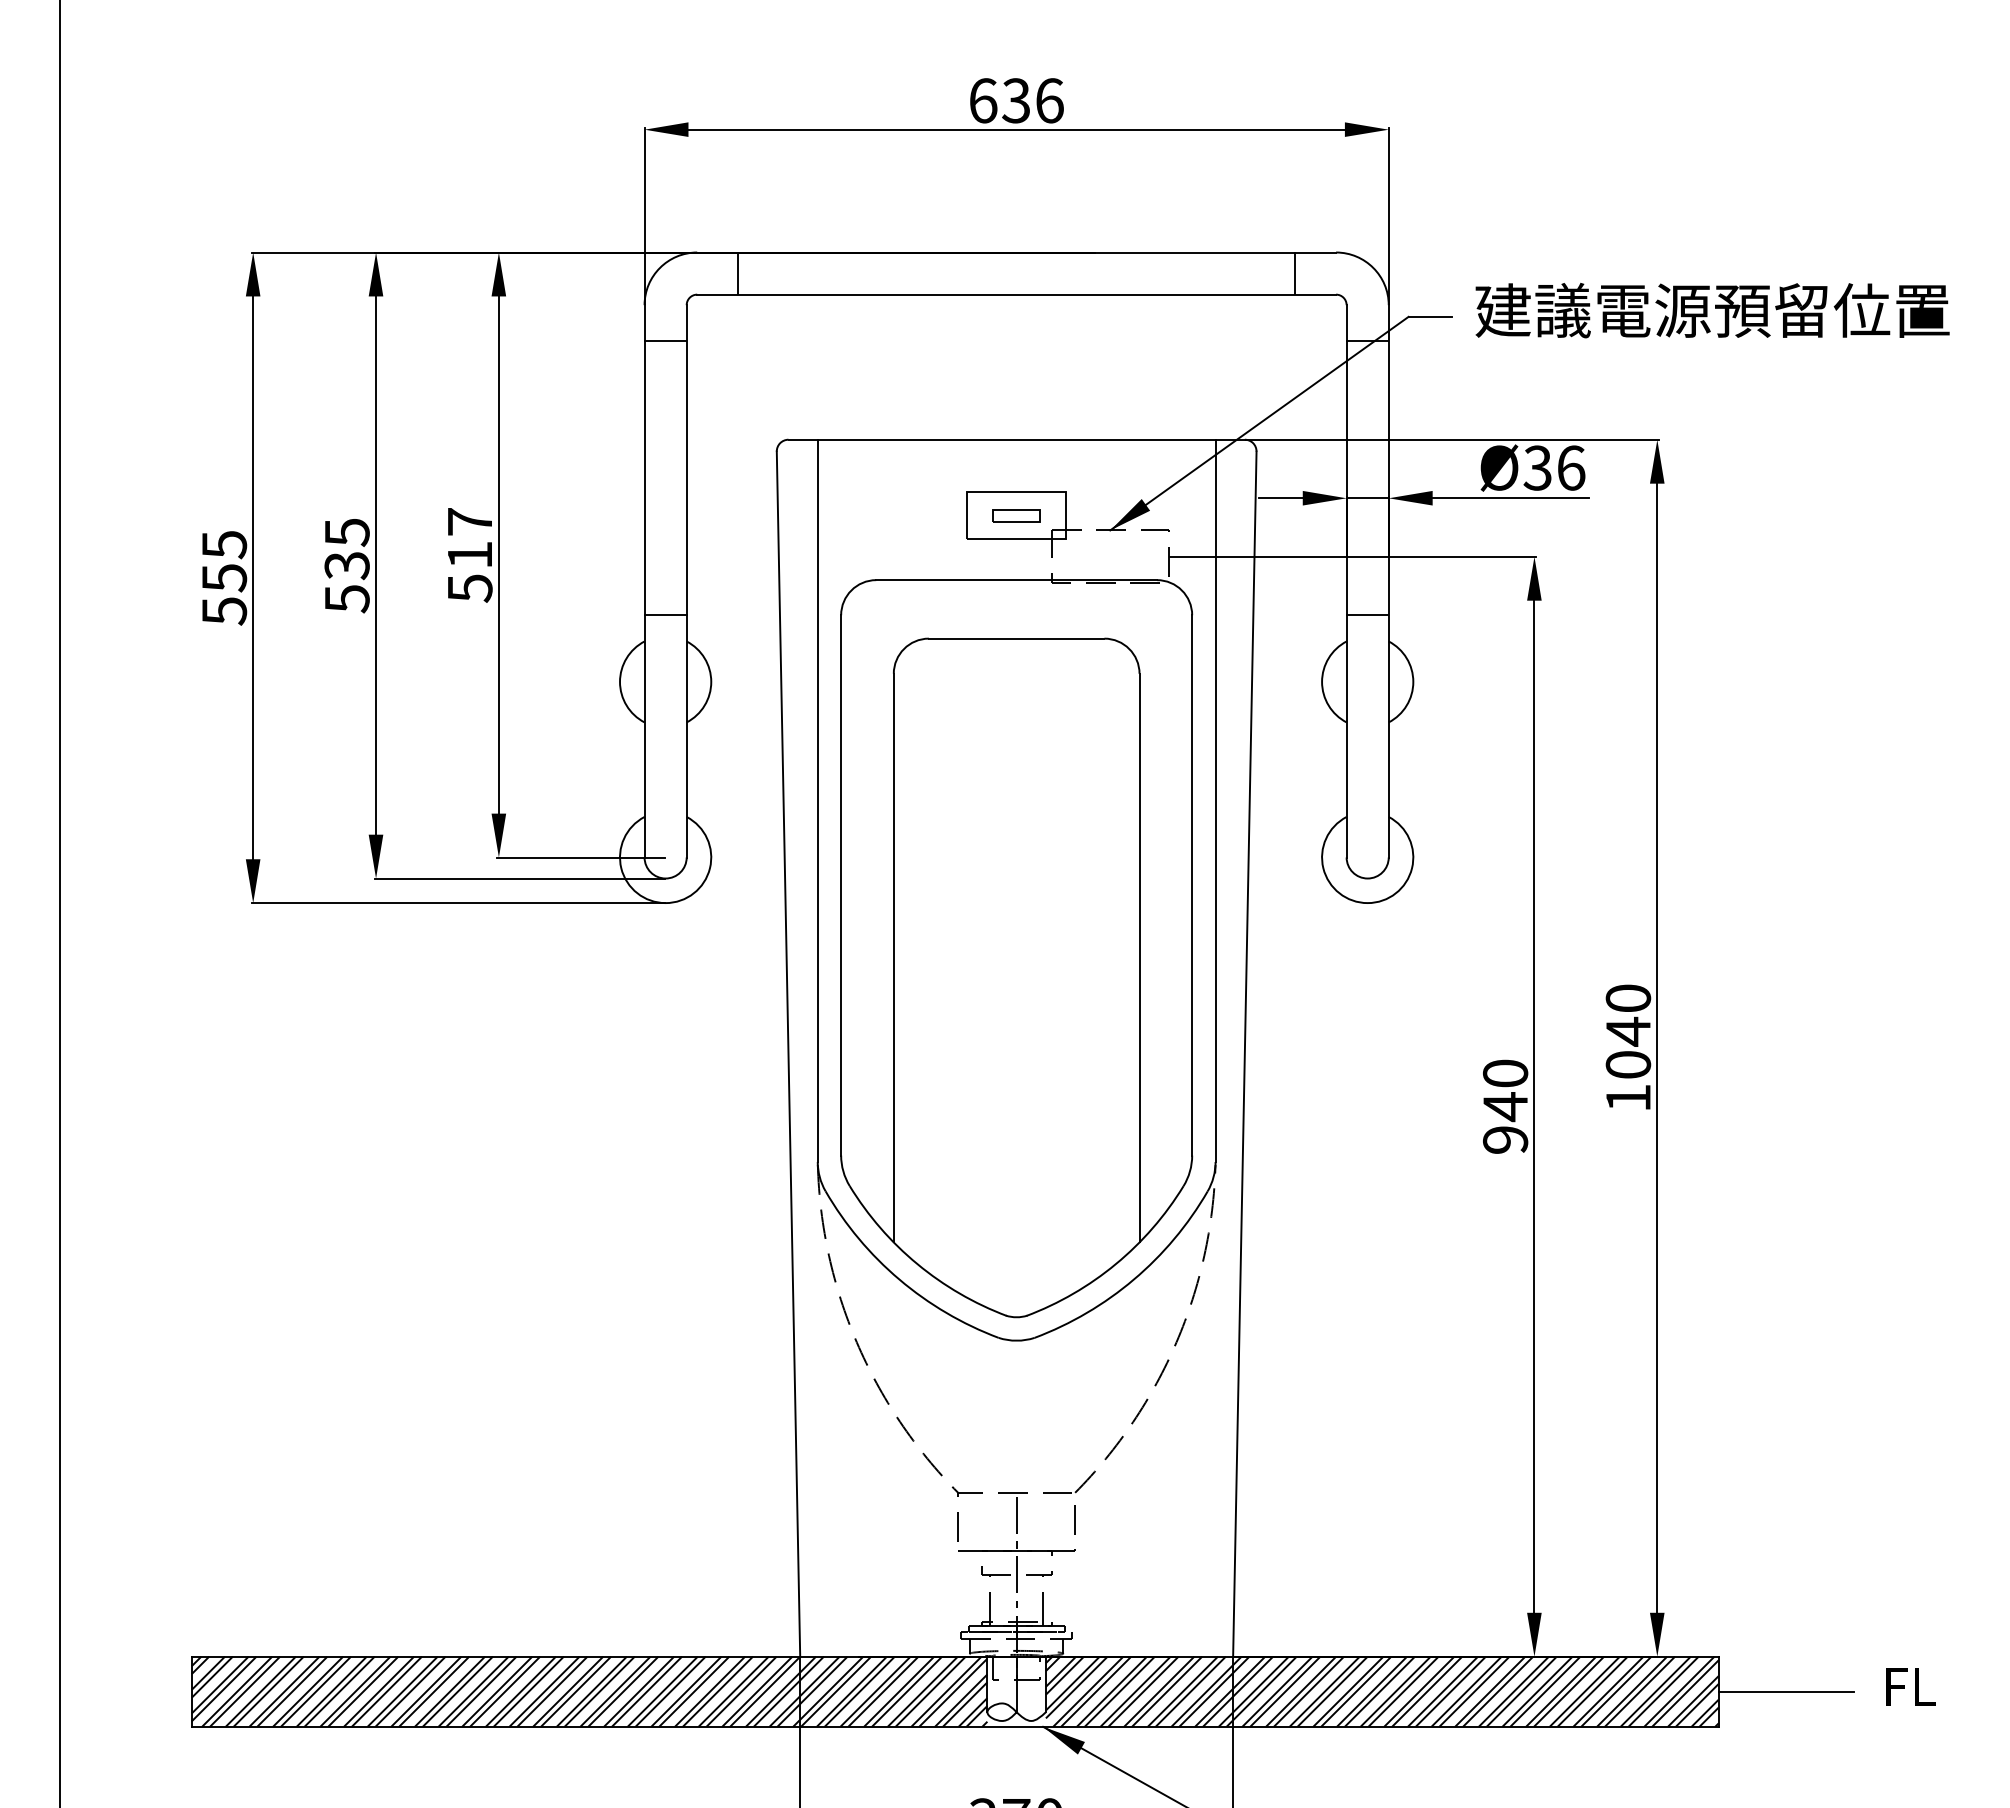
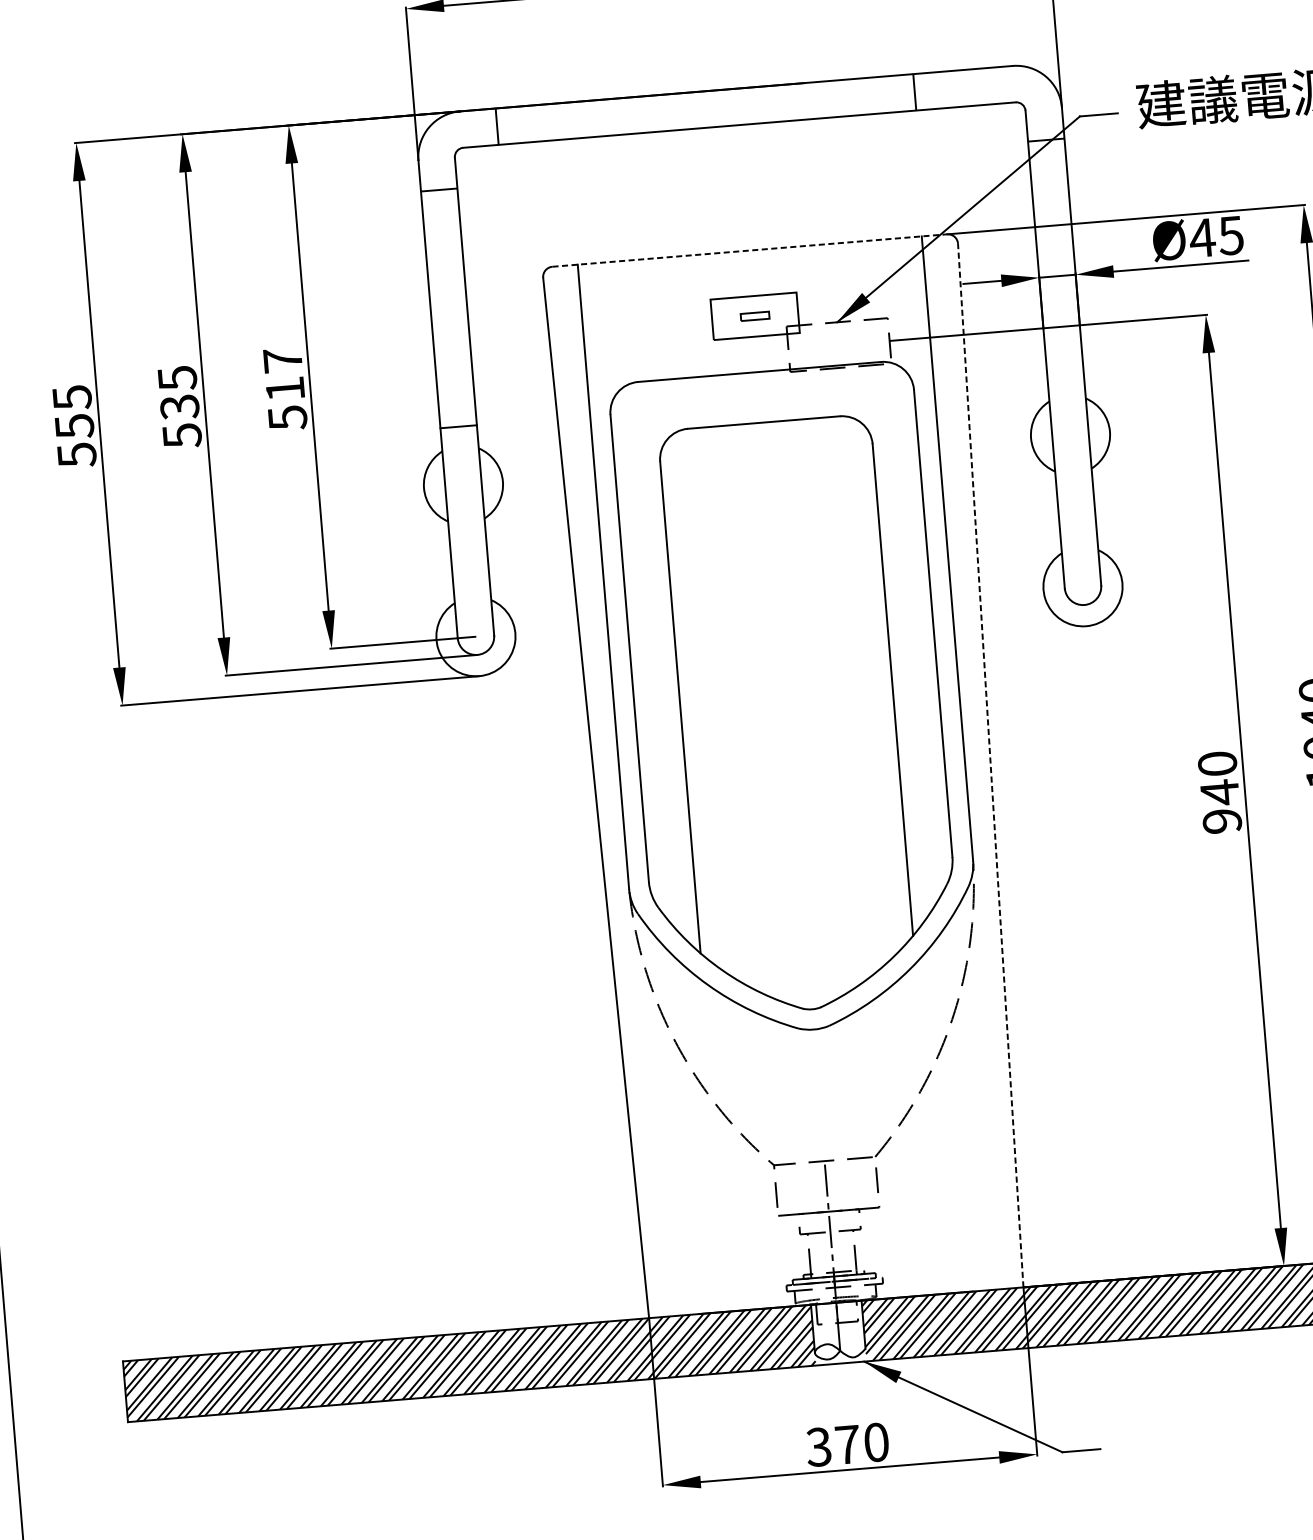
line: (1295, 273) -> (915, 92), moved
line: (1017, 439) -> (750, 250), solid -> dashed
text: (1553, 467) -> (1215, 236), Ø36 -> Ø45
part: (1016, 515) -> (755, 316), size x0.7
line: (1367, 614) -> (1065, 376), removed
line: (1244, 1054) -> (990, 765), solid -> dashed

